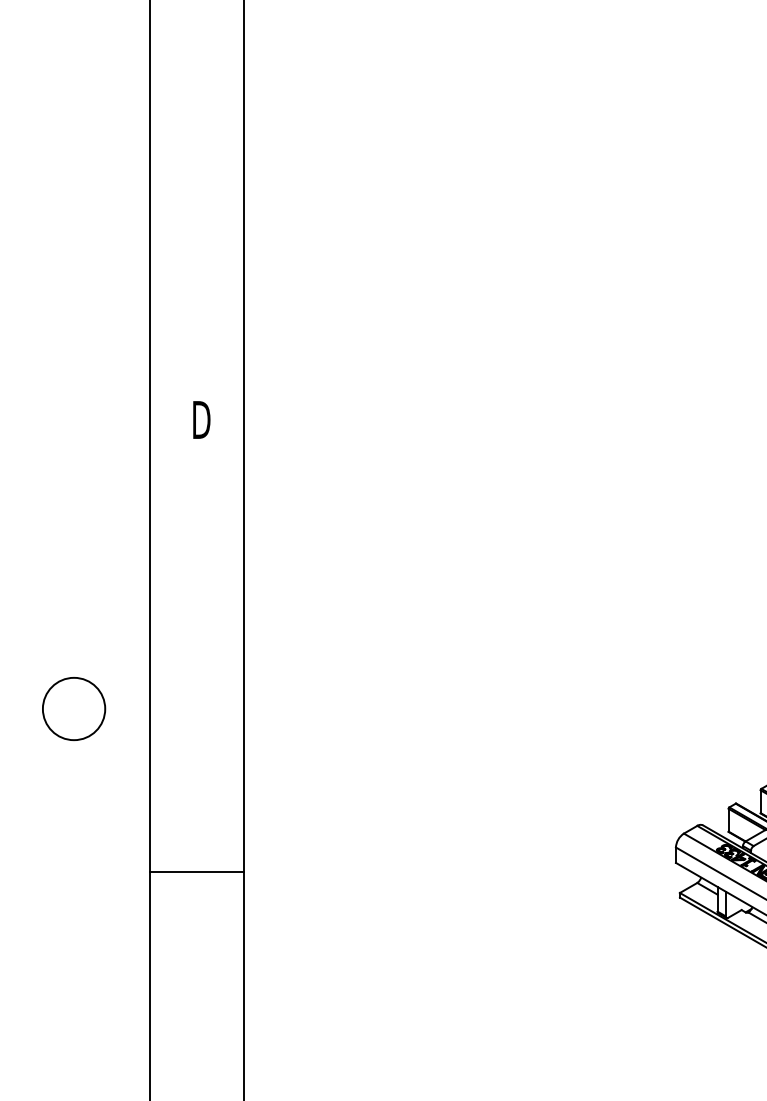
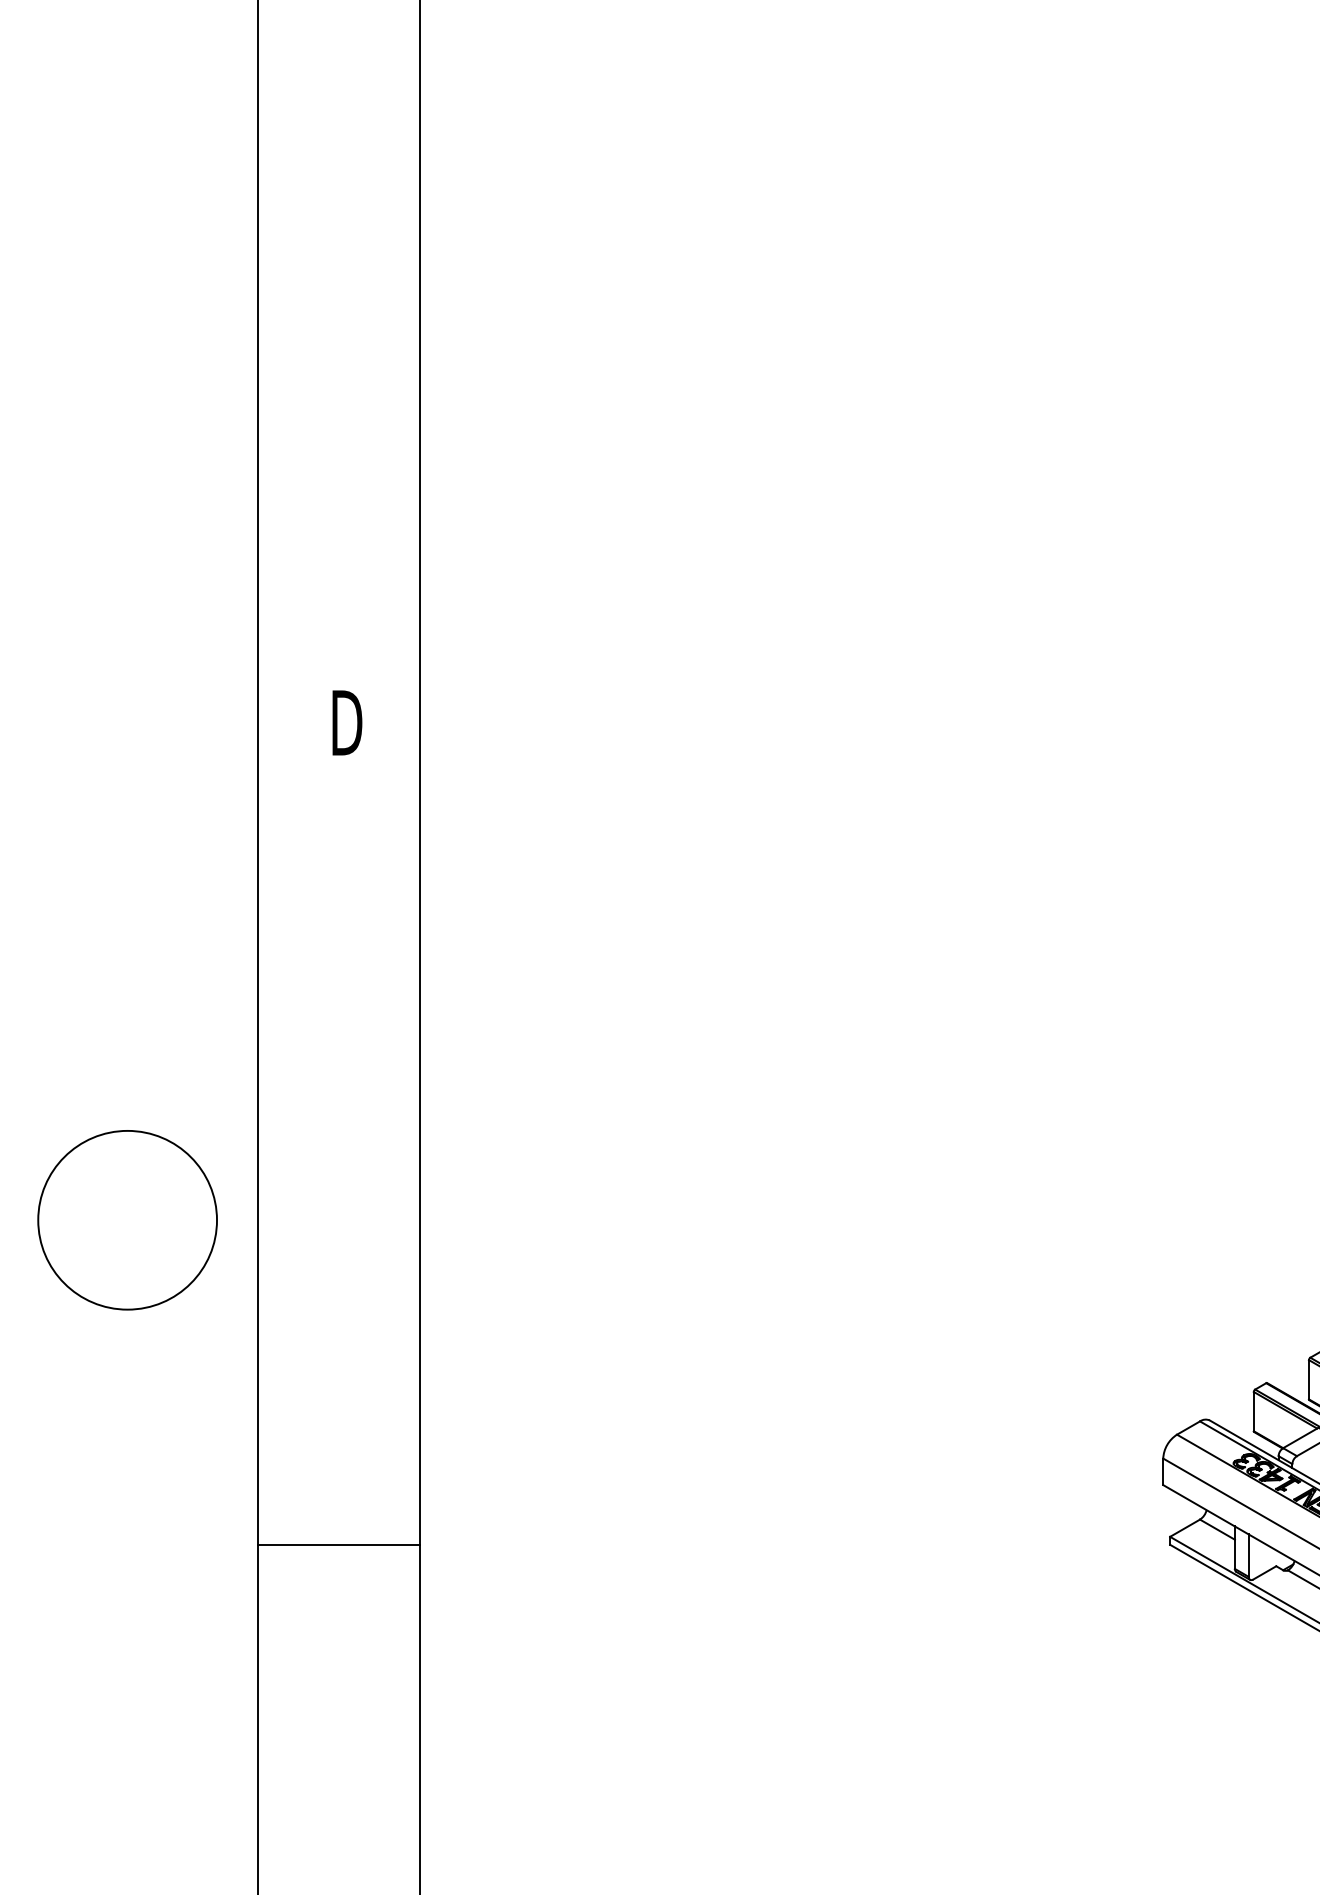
circle: (73, 708) -> (126, 1219), size x1.67
line: (196, 871) -> (338, 1544), moved

